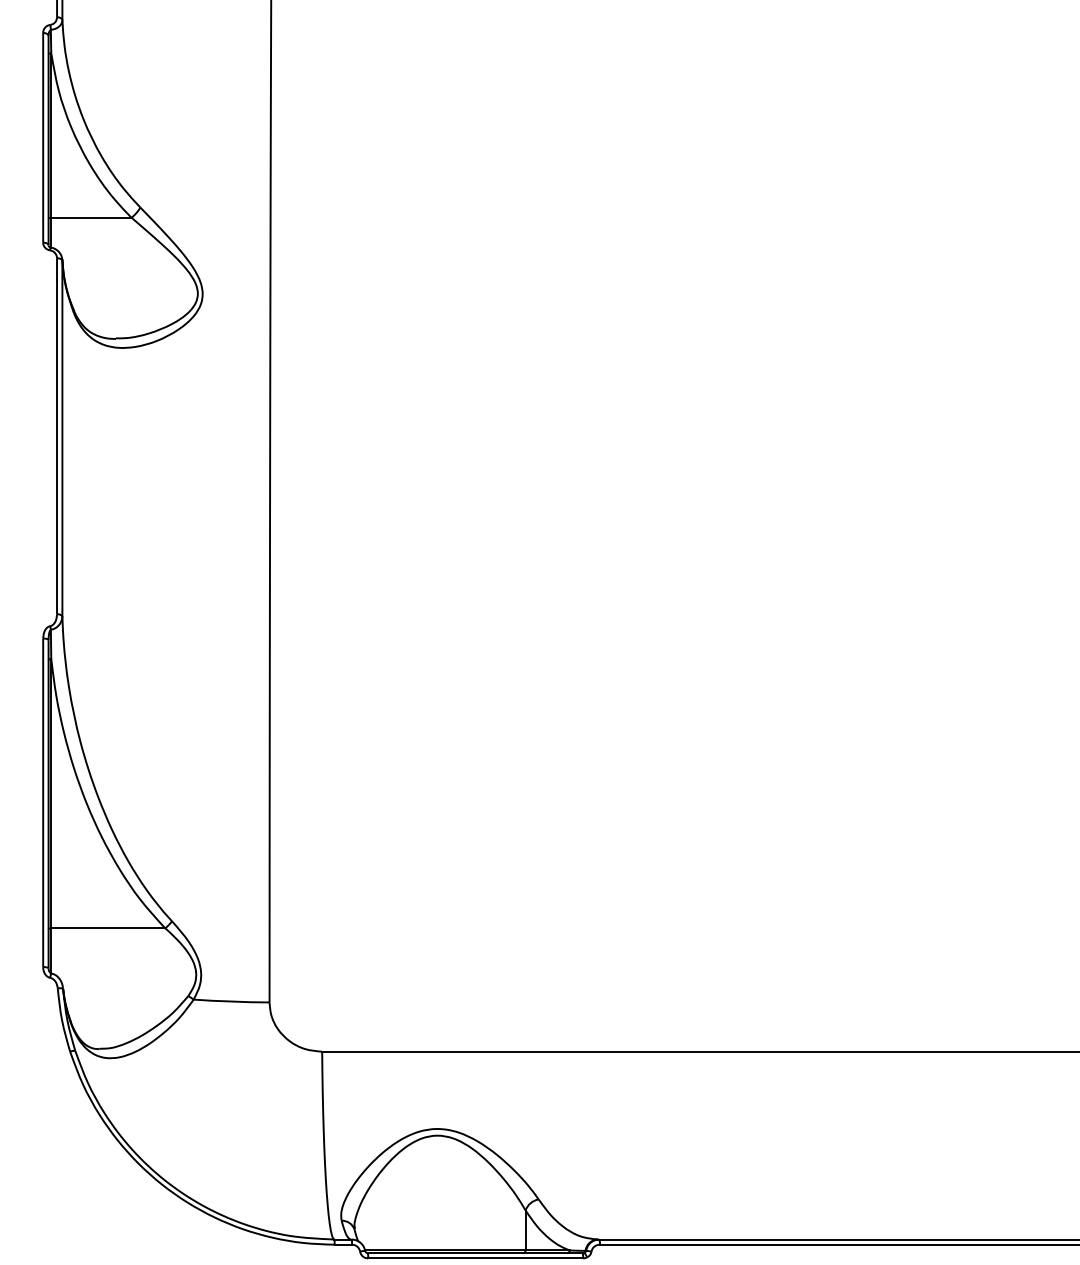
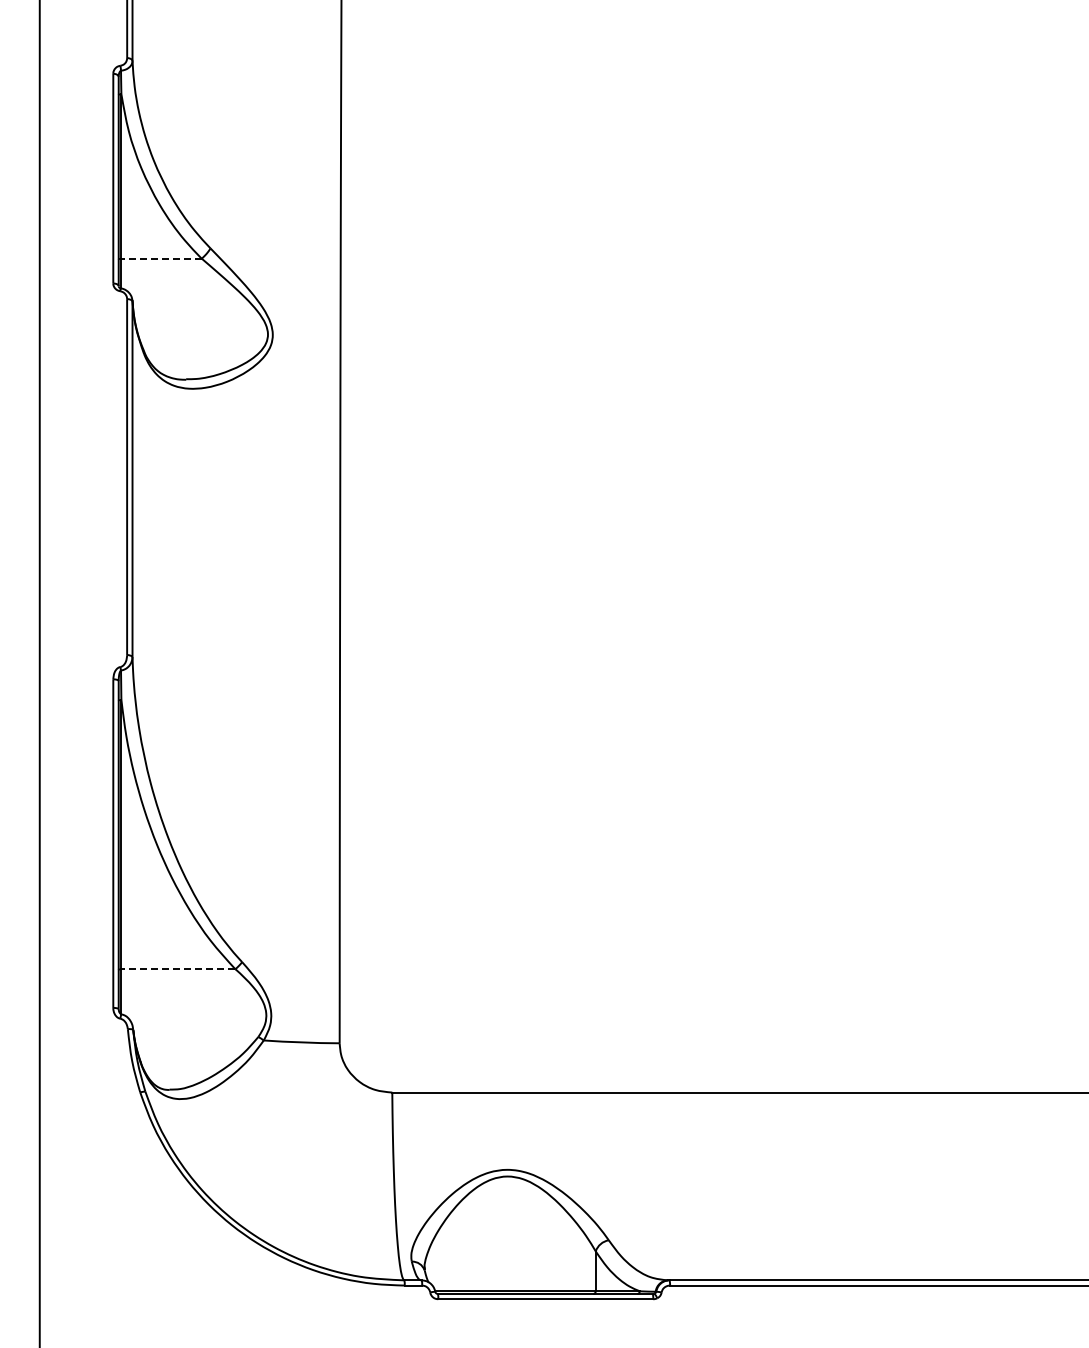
line: (91, 217) -> (161, 258), solid -> dashed
line: (108, 928) -> (178, 969), solid -> dashed

